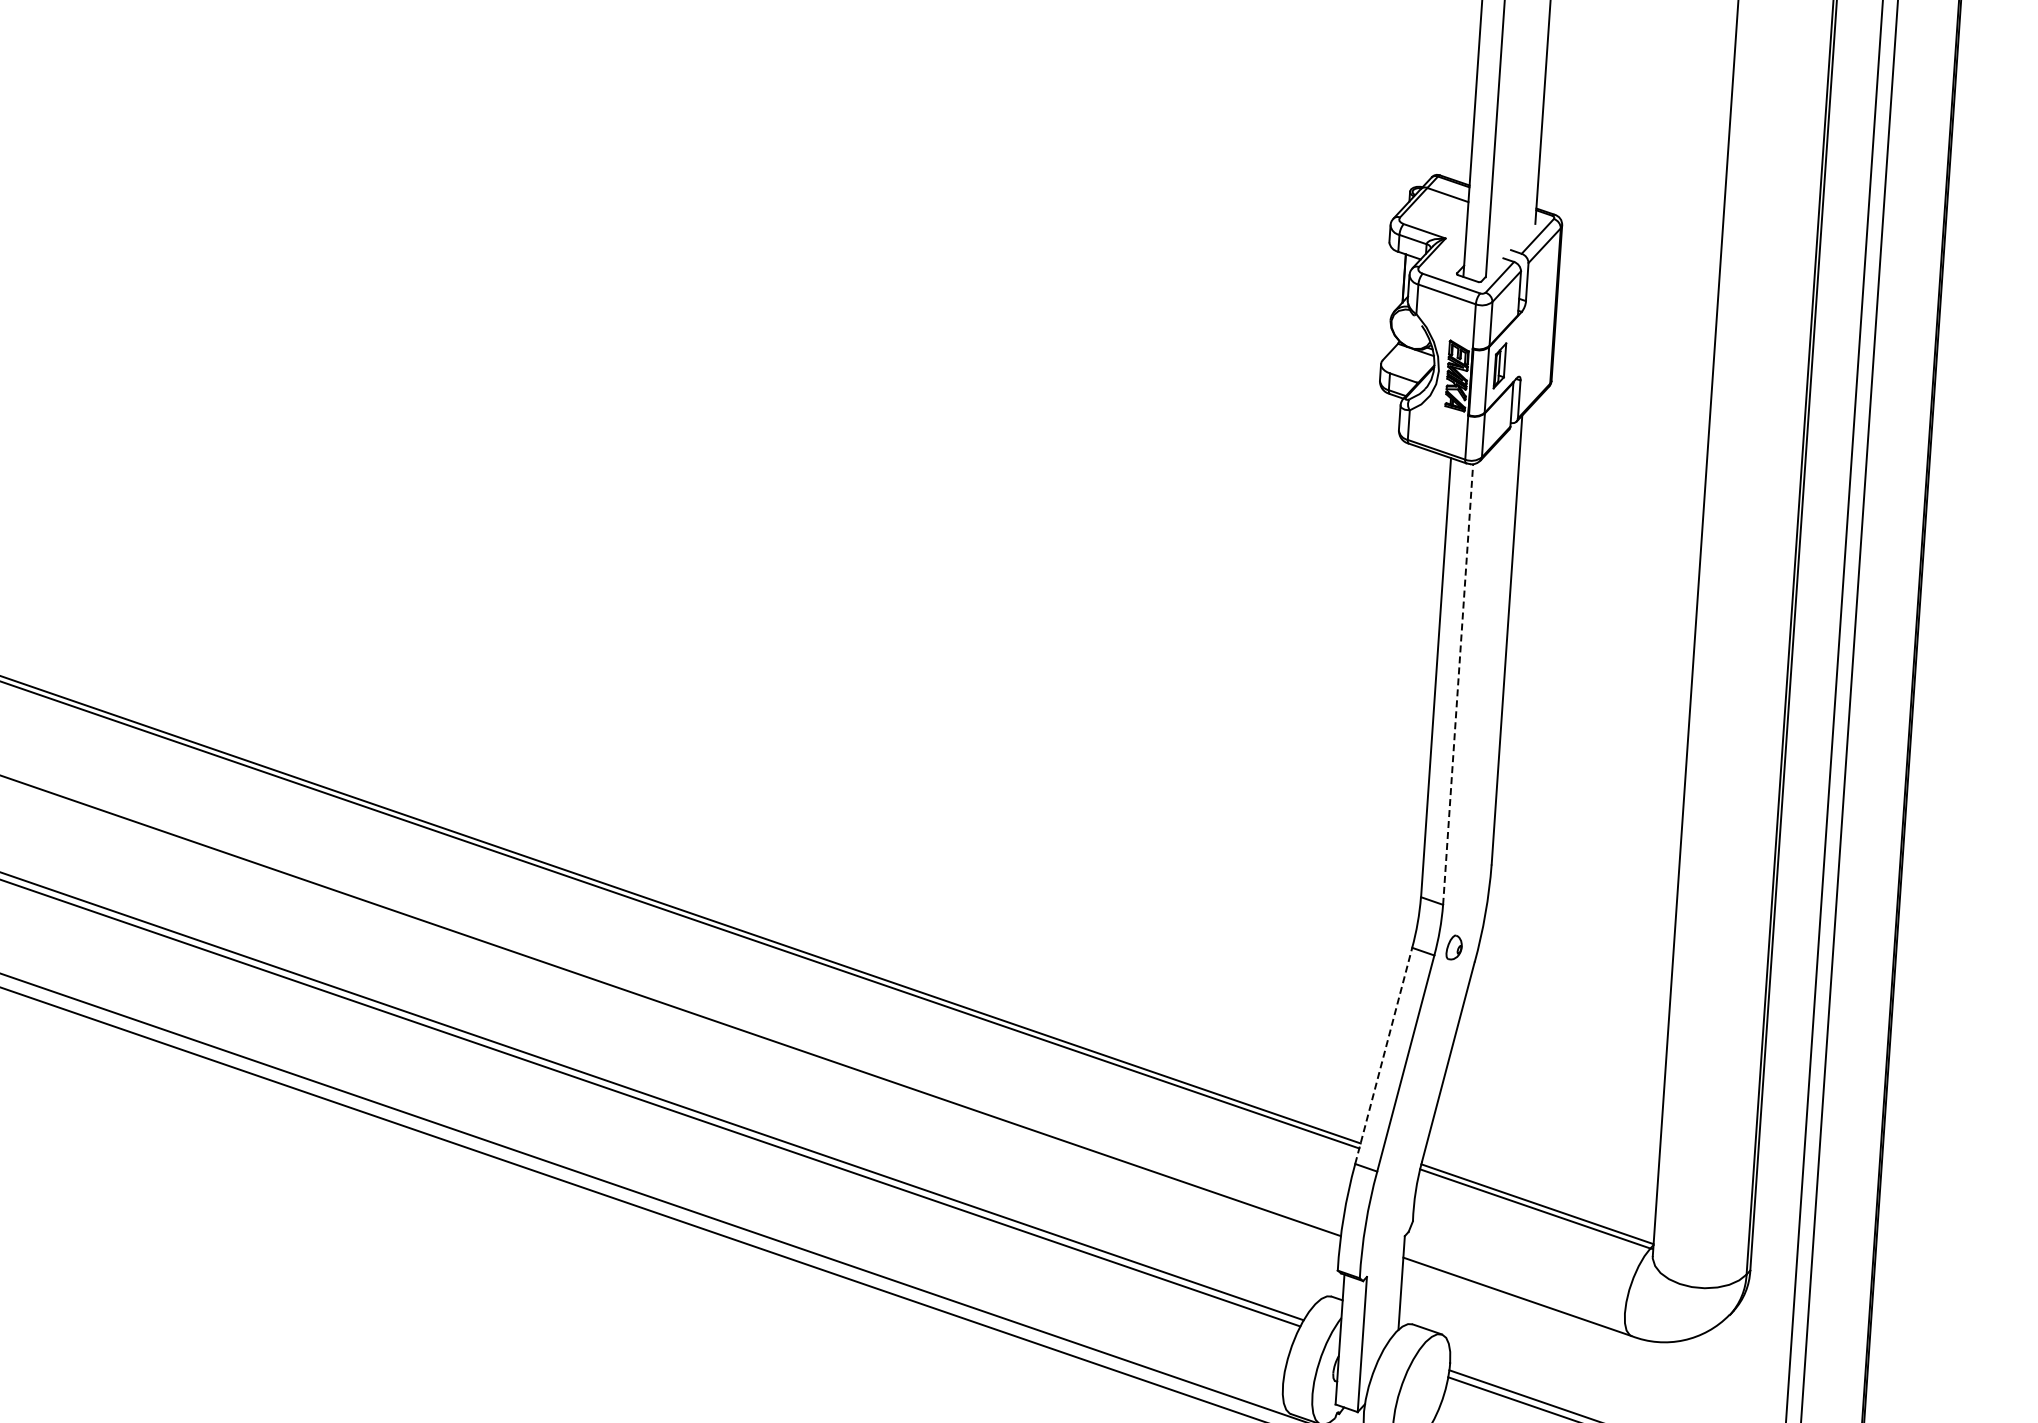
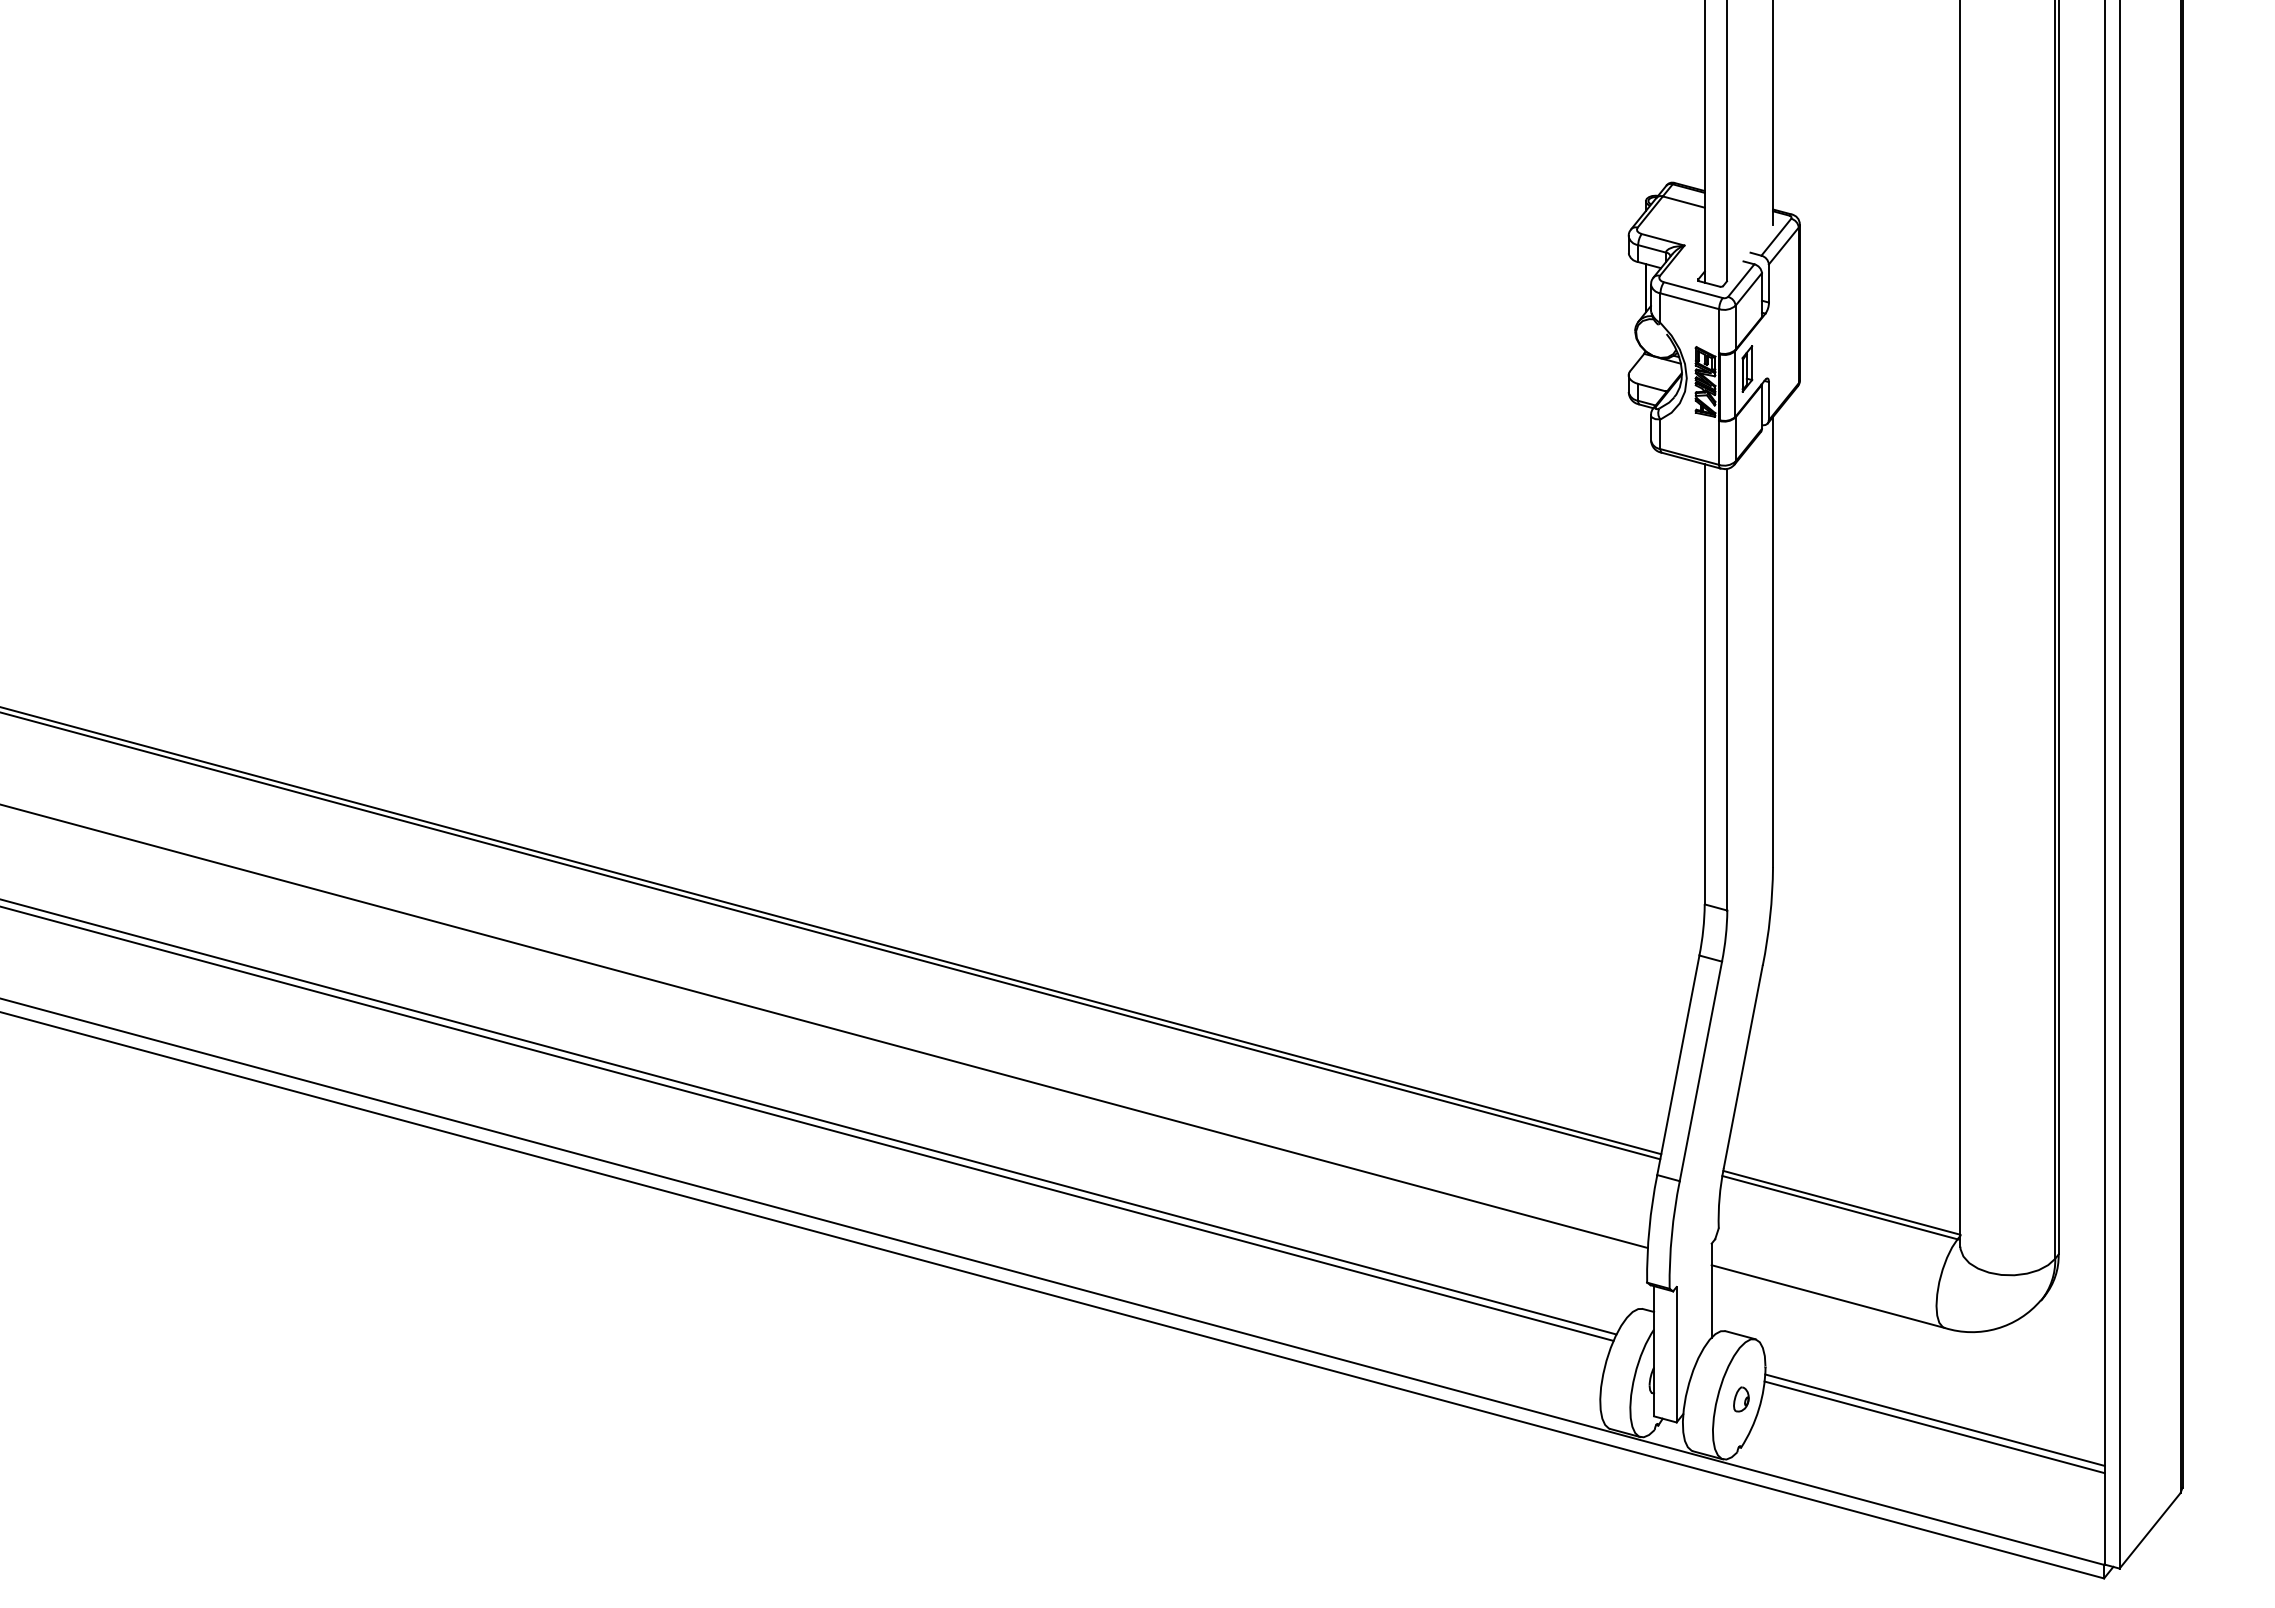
line: (1458, 684) -> (1727, 689), dashed -> solid
part: (1454, 947) -> (1741, 1399), moved
line: (1383, 1056) -> (1678, 1065), dashed -> solid

